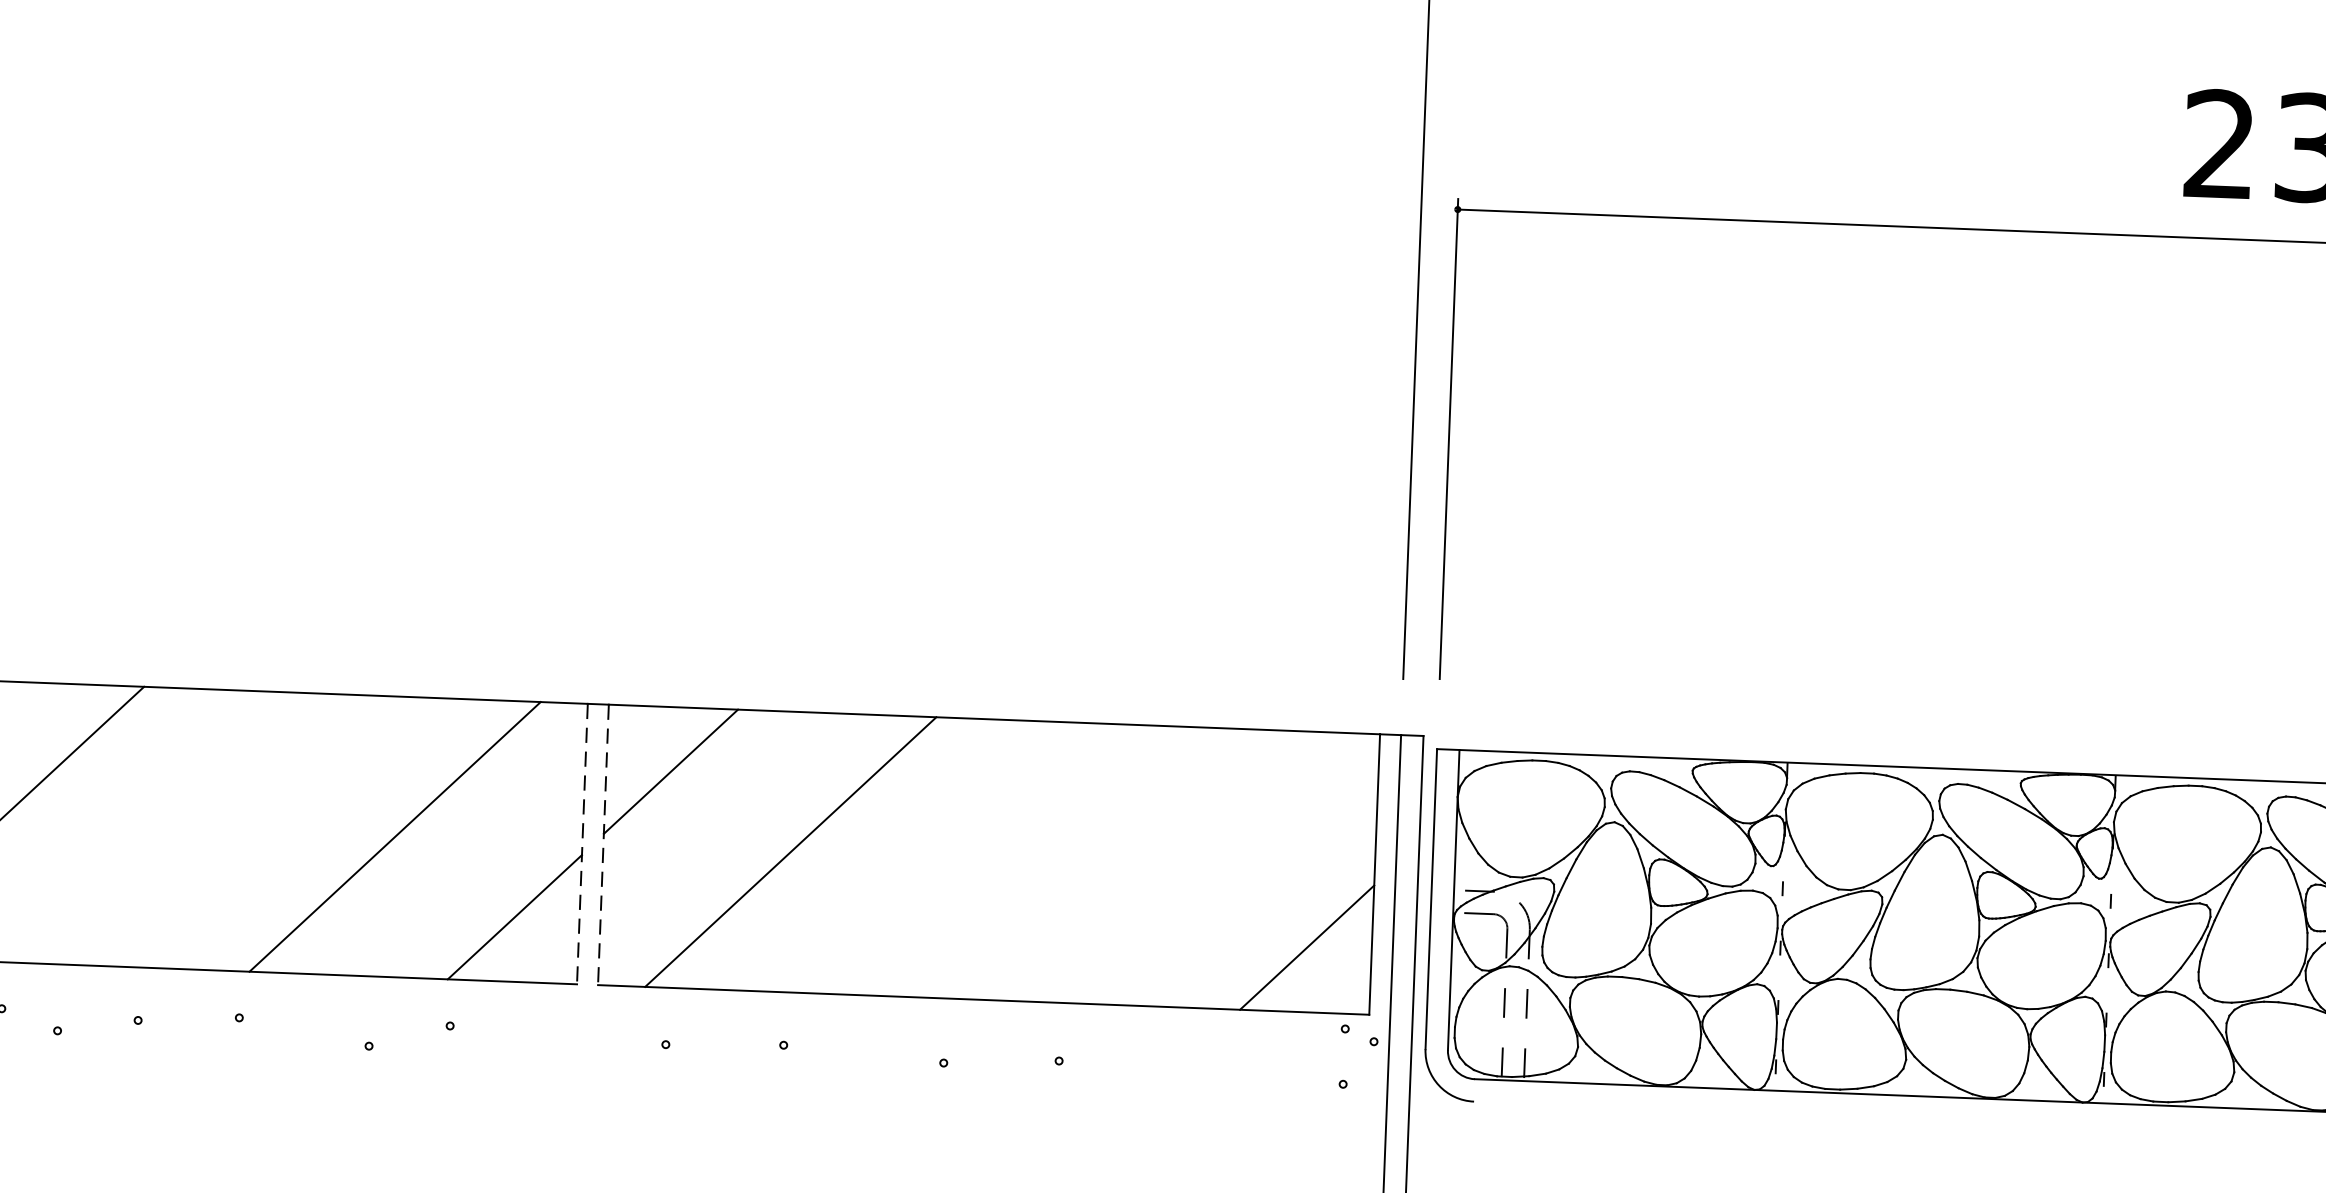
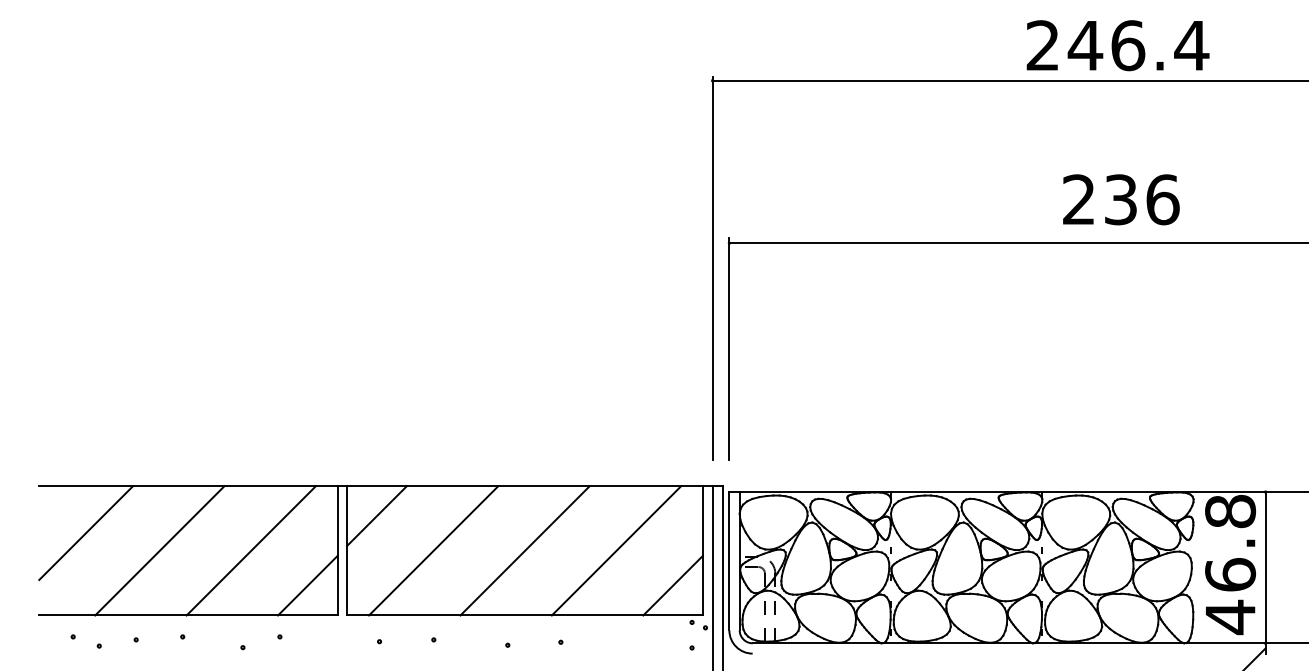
line: (196, 828) -> (159, 550), added
line: (582, 843) -> (337, 550), dashed -> solid
line: (603, 844) -> (347, 550), dashed -> solid
line: (987, 858) -> (524, 550), added
line: (1187, 866) -> (616, 550), added

